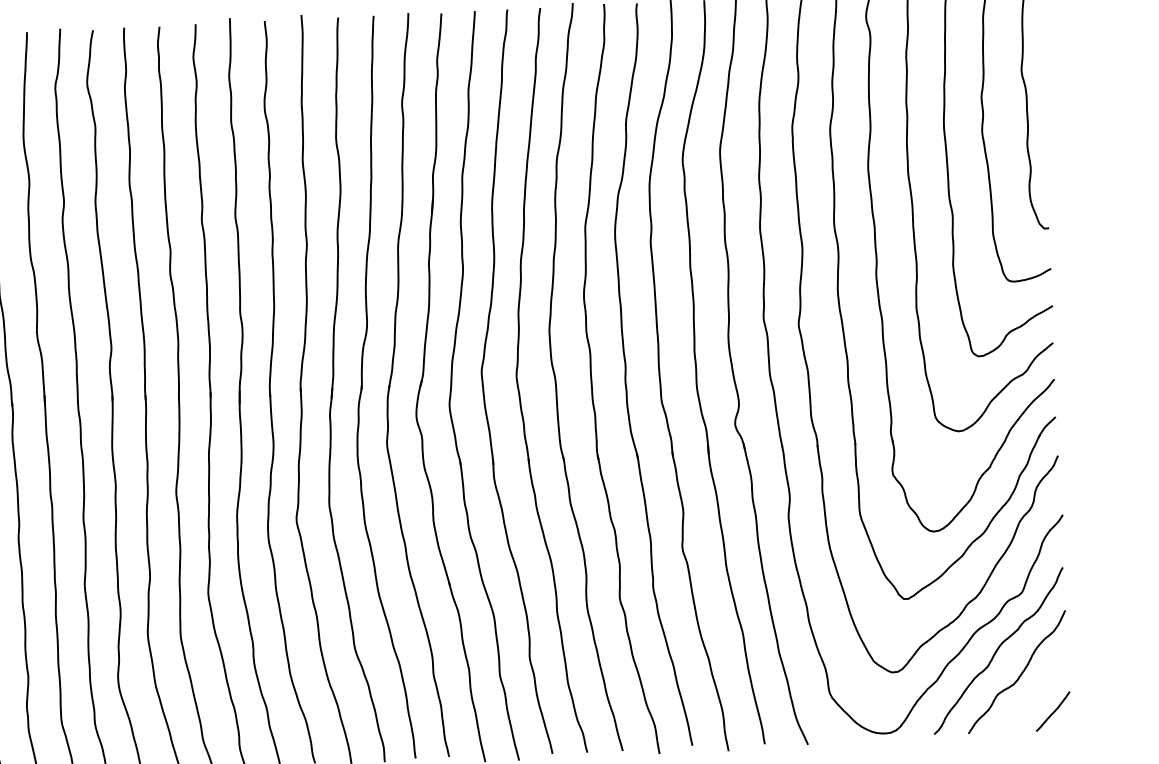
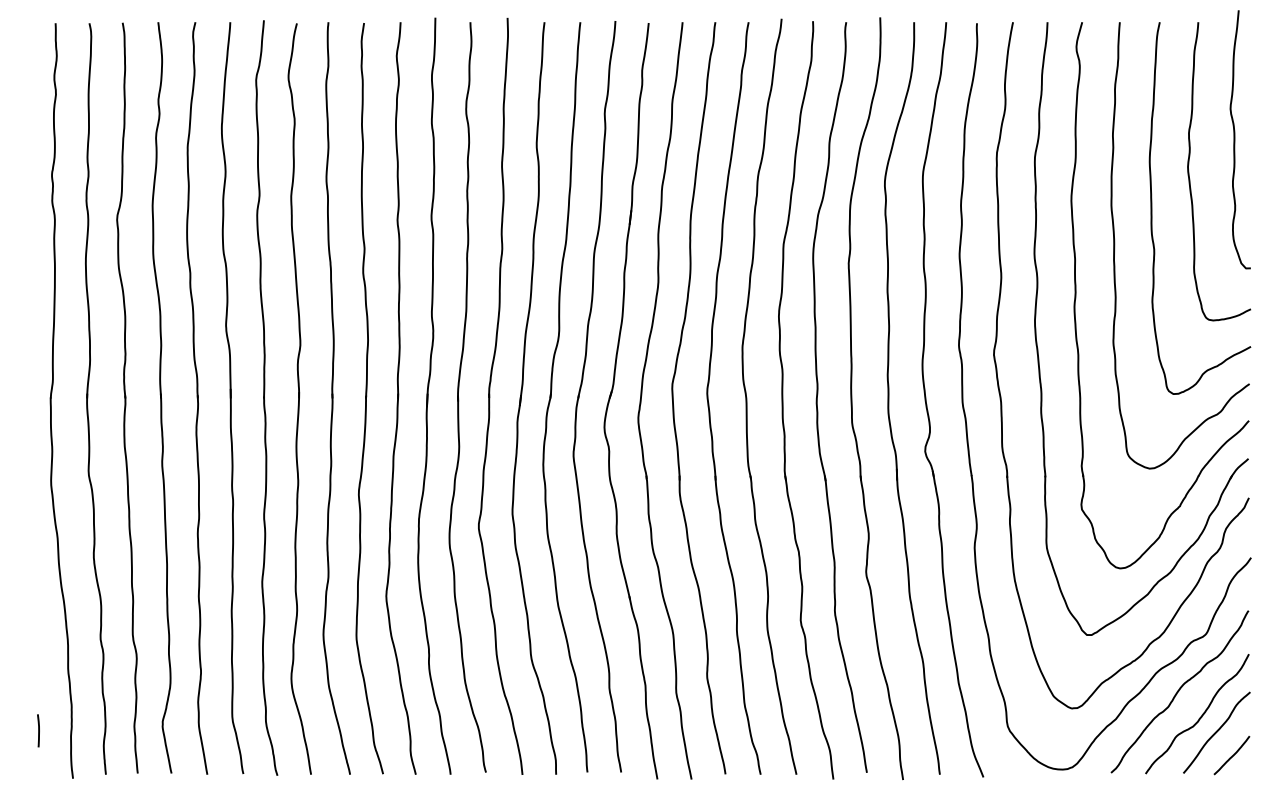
curve: (1036, 689) -> (1216, 732), added

